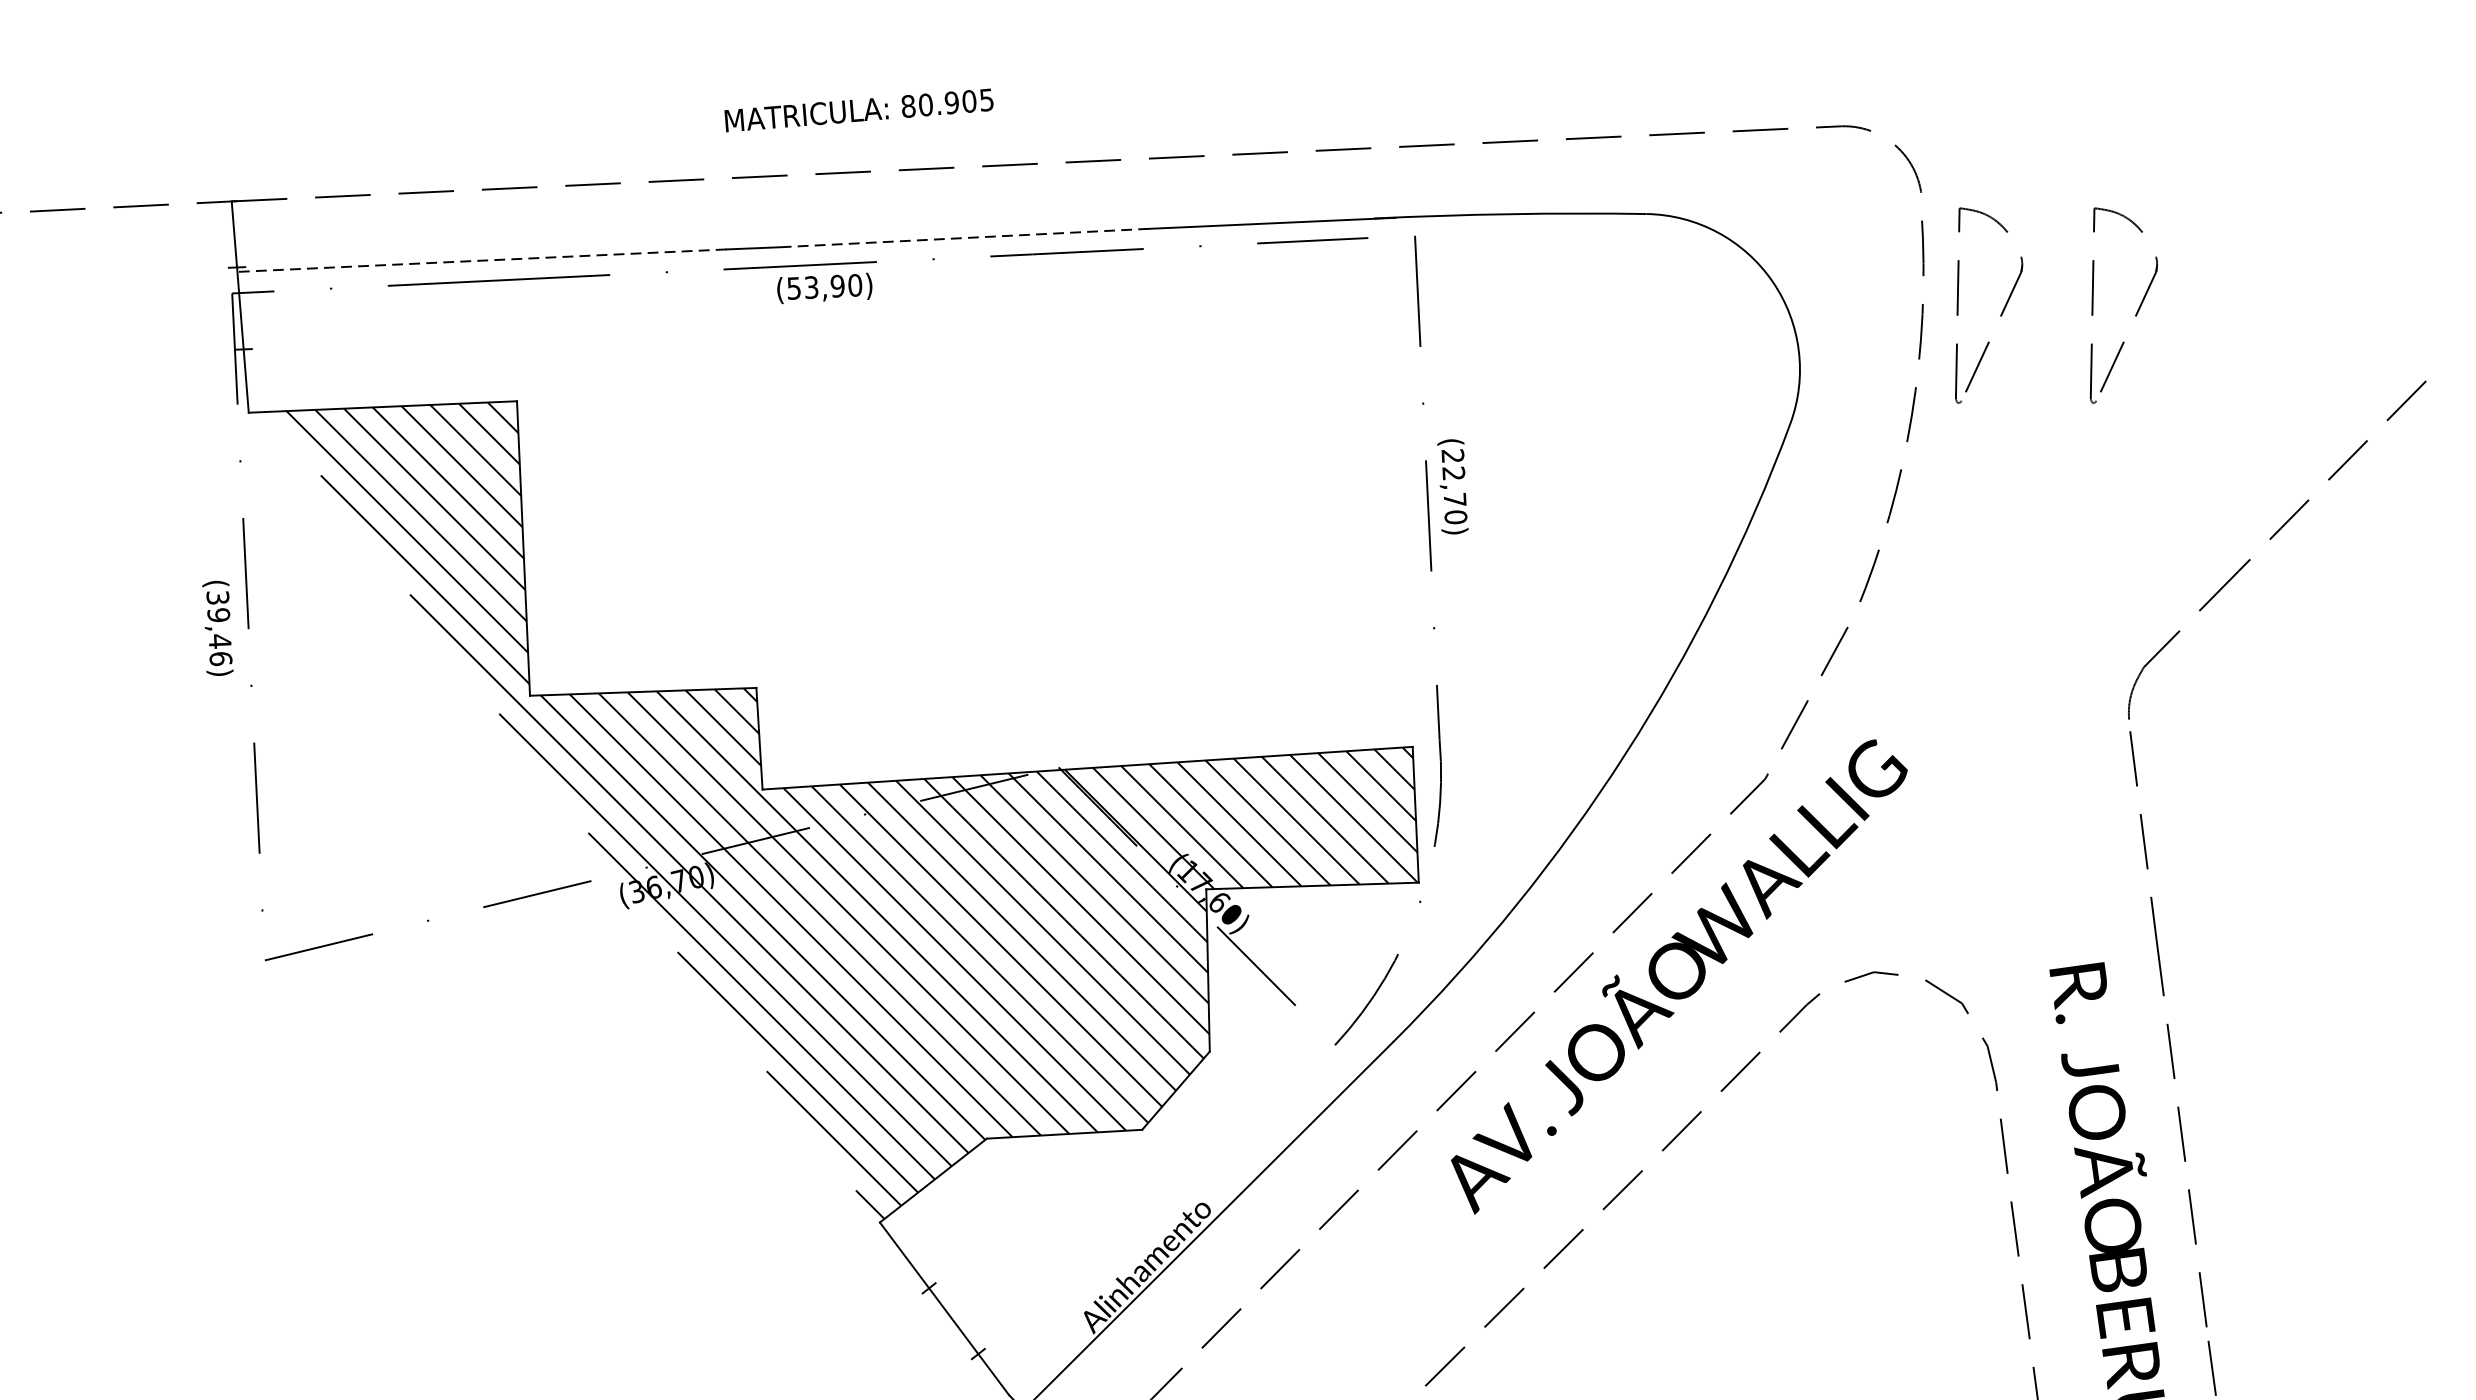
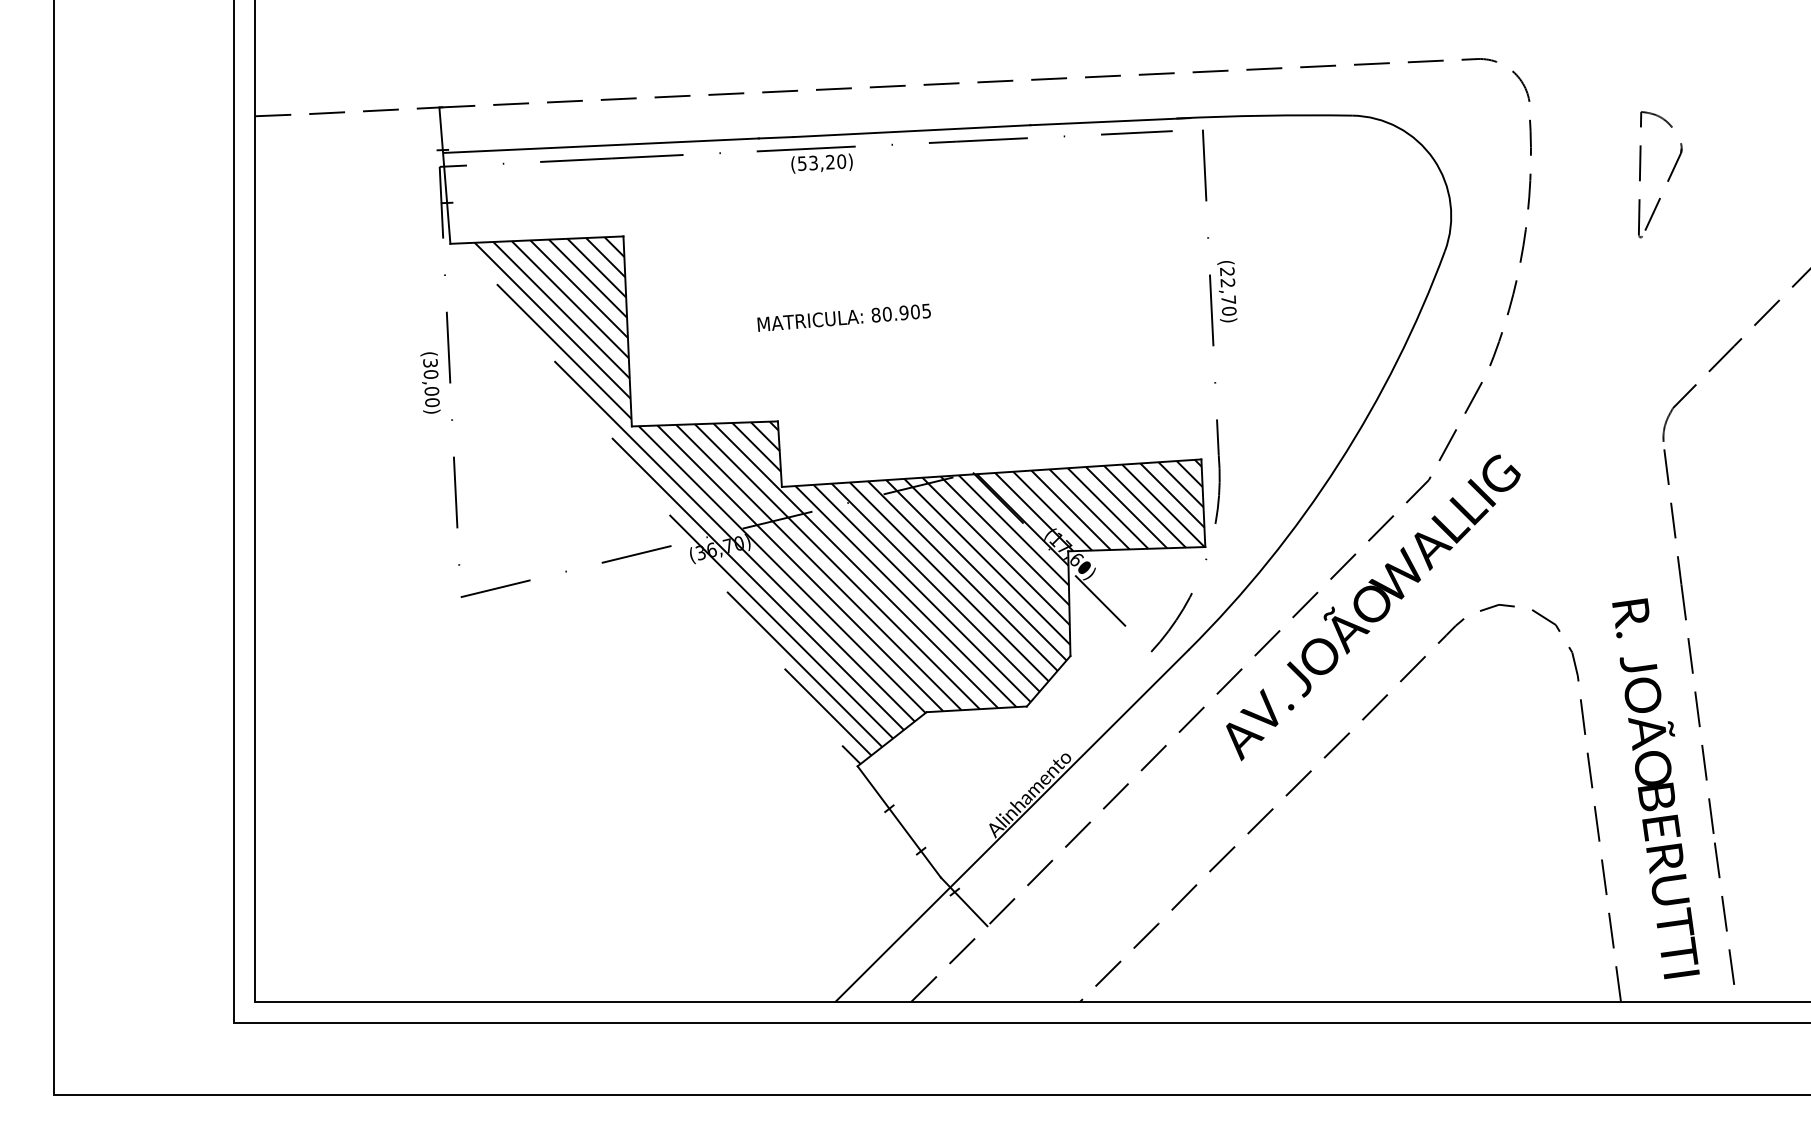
text: (858, 109) -> (843, 317), moved
line: (964, 238) -> (912, 131), dashed -> solid
line: (482, 260) -> (601, 145), dashed -> solid
text: (836, 286) -> (829, 162), (53,90) -> (53,20)
part: (2001, 309) -> (1581, 177), removed
text: (219, 636) -> (431, 388), (39,46) -> (30,00)

